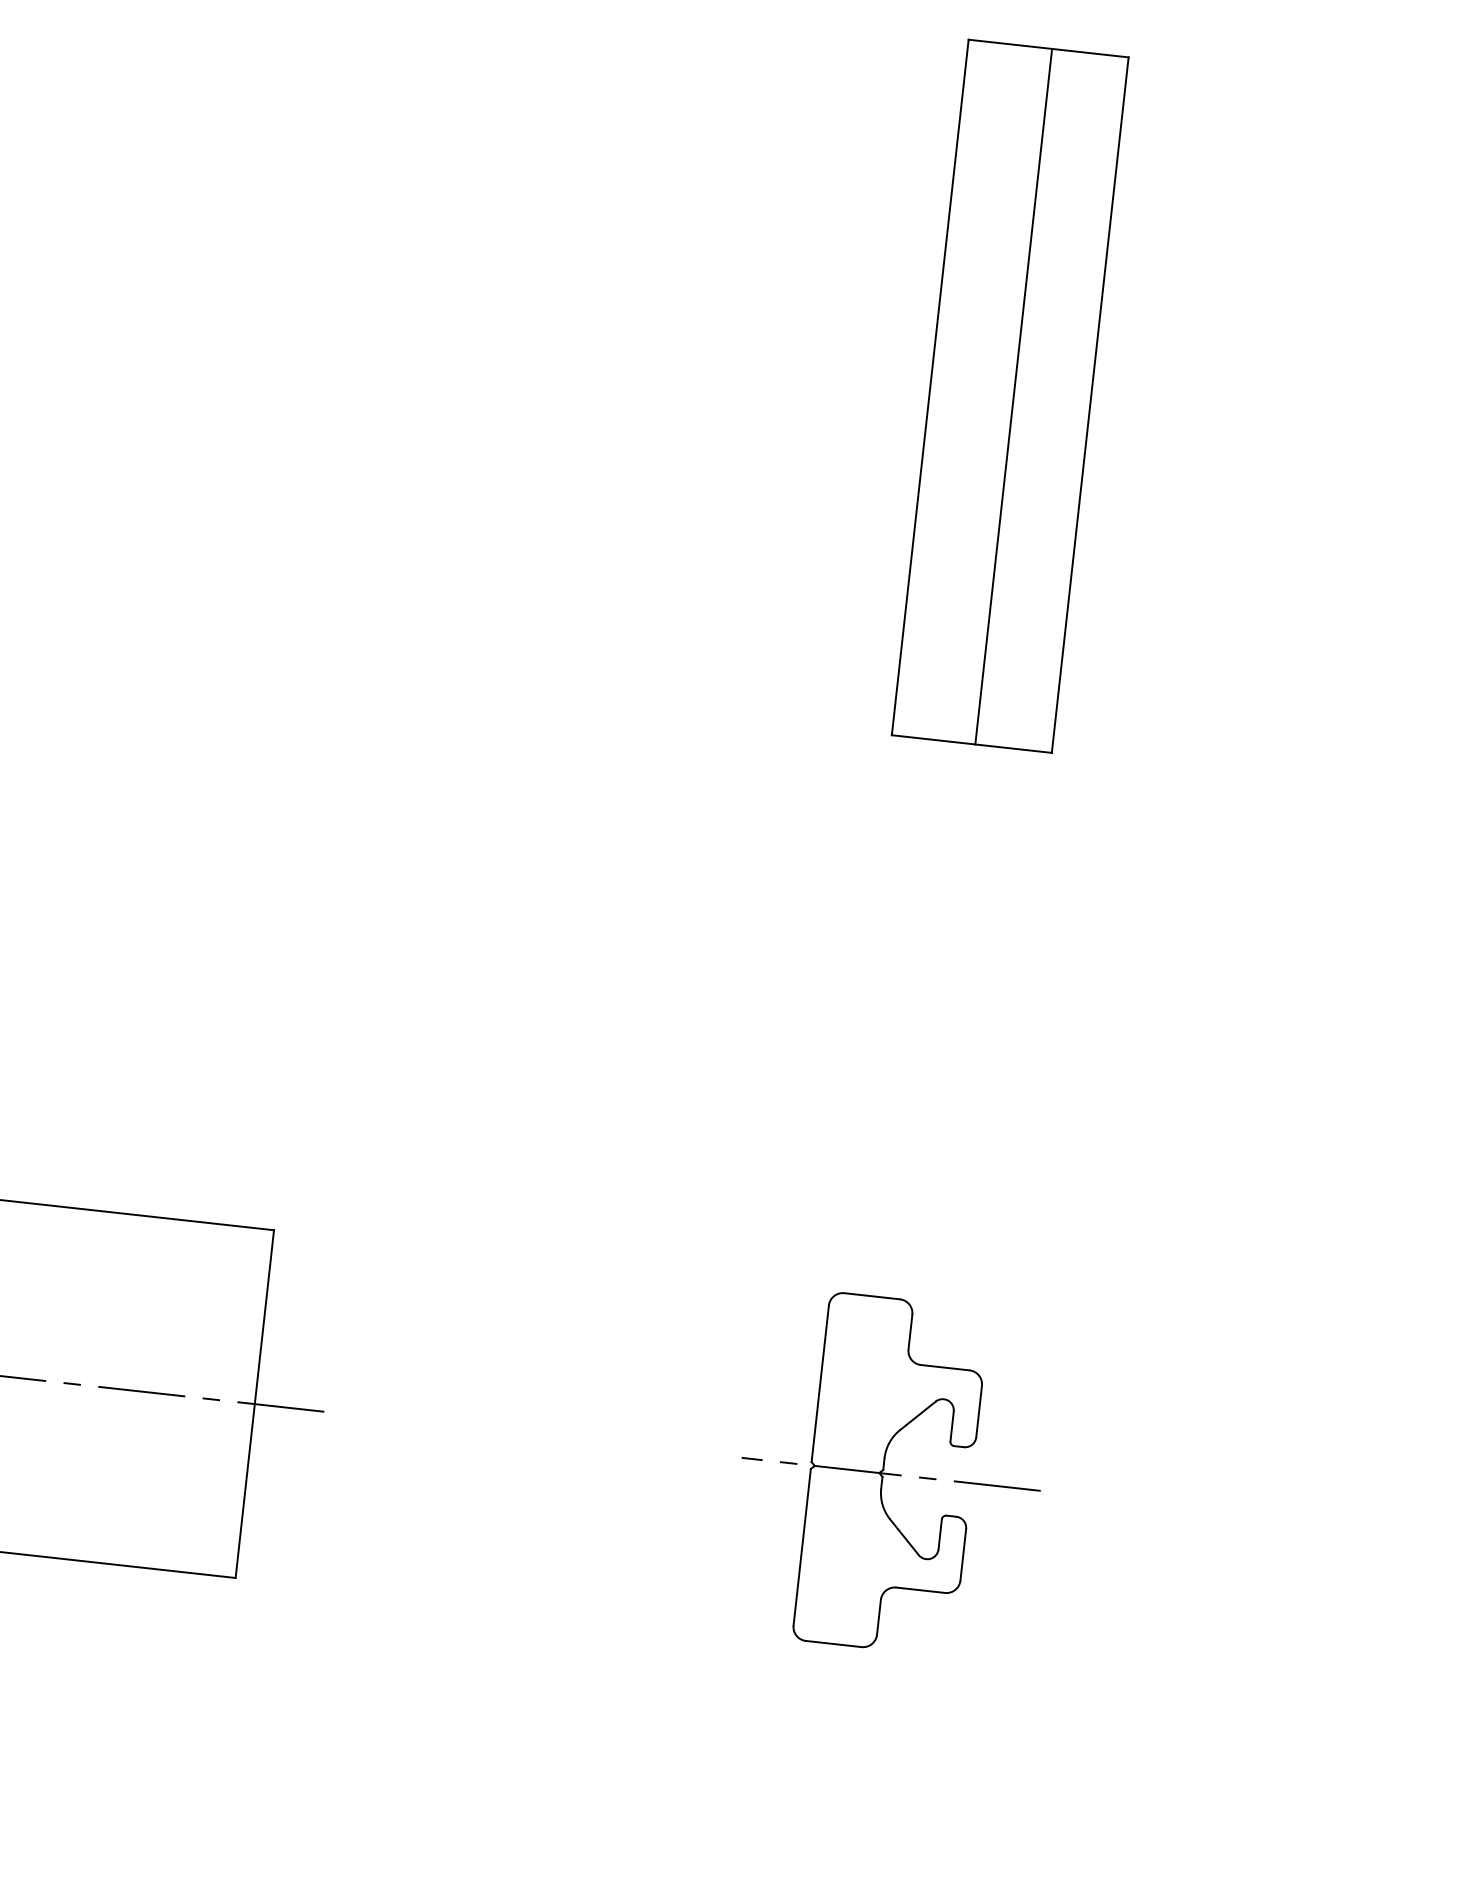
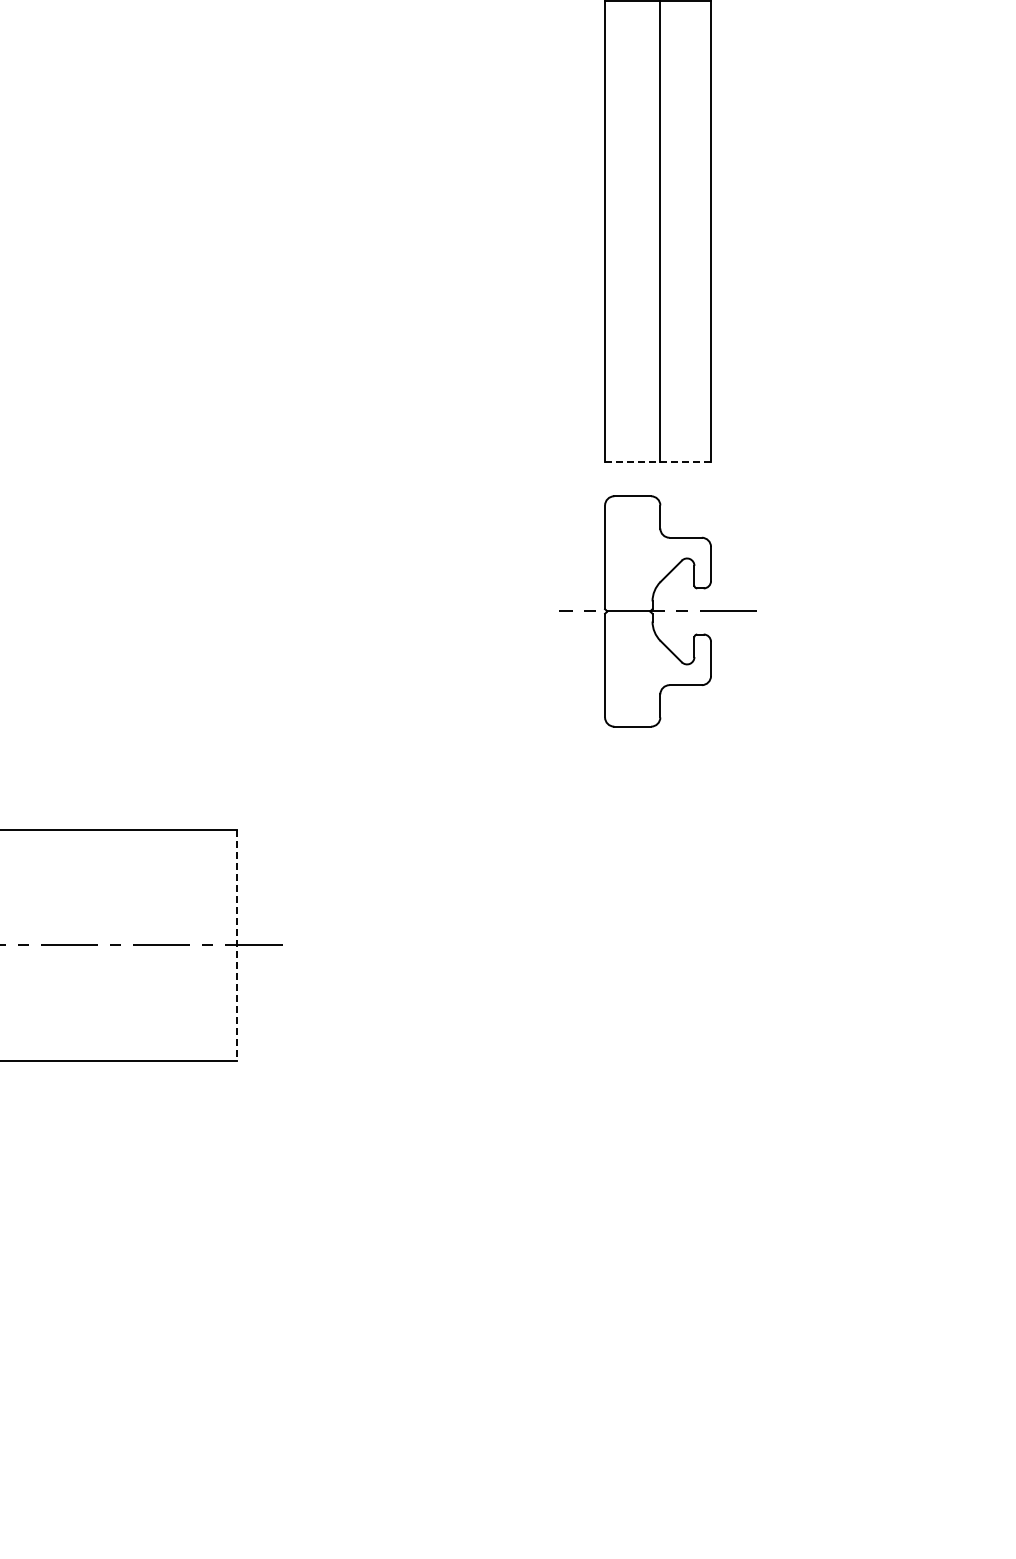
line: (972, 743) -> (658, 461), solid -> dashed
line: (254, 1404) -> (236, 945), solid -> dashed
part: (890, 1474) -> (657, 611), moved

